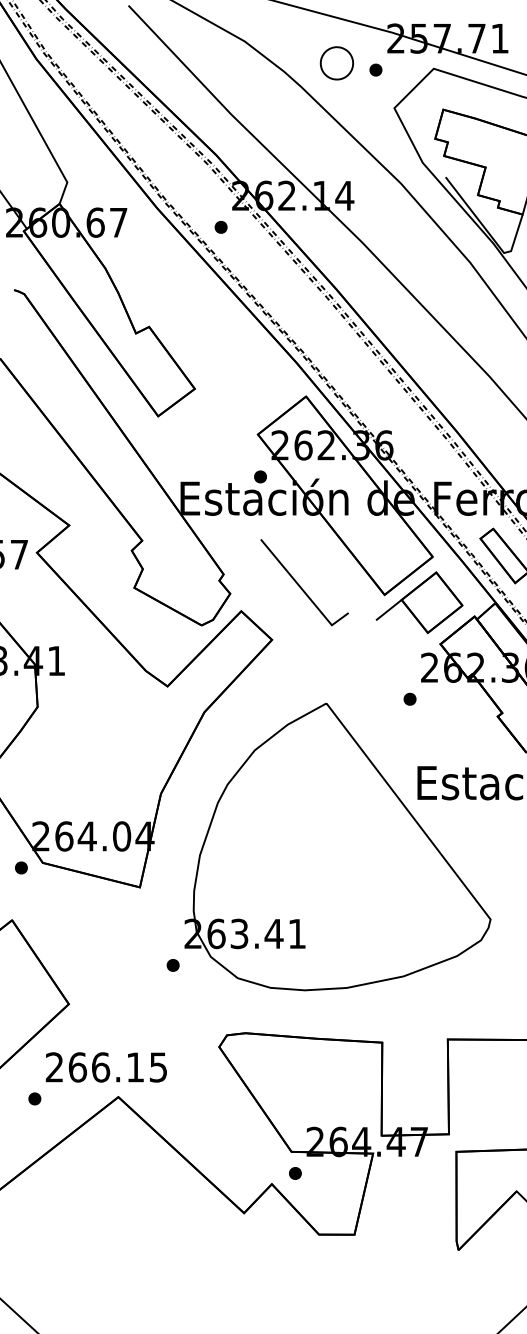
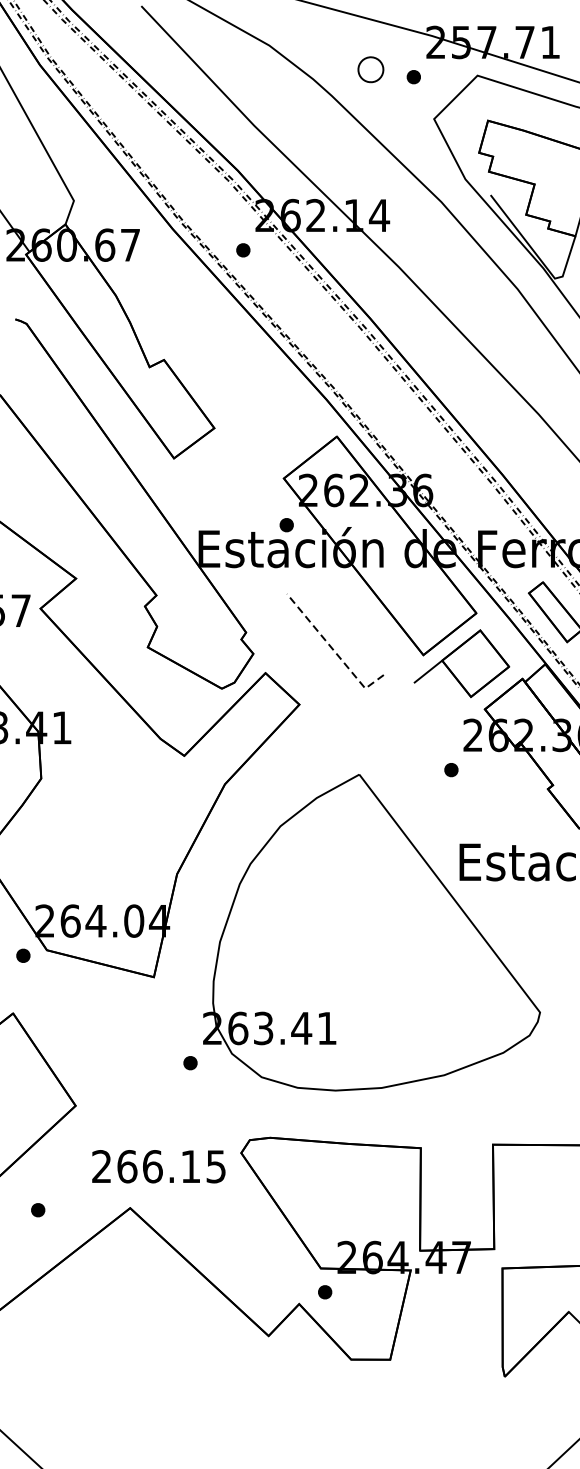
part: (336, 63) -> (370, 69), size x0.7
line: (303, 590) -> (334, 650), solid -> dashed
text: (106, 1067) -> (158, 1166), moved

